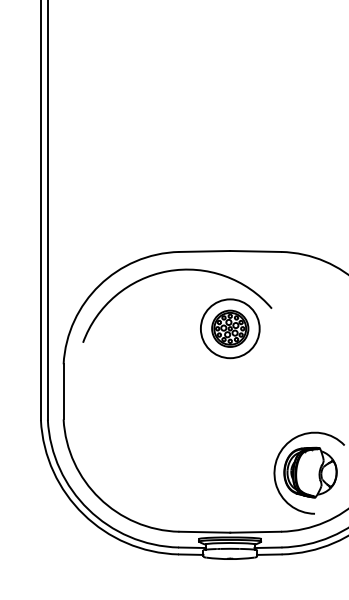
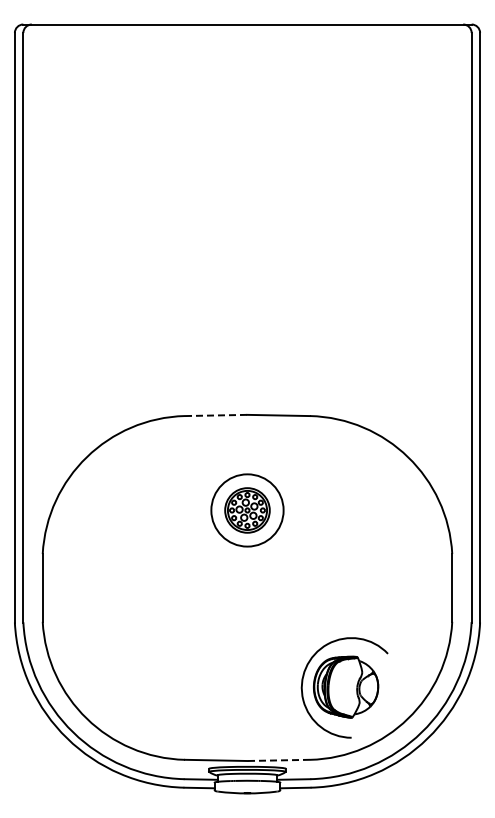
line: (205, 251) -> (216, 415), solid -> dashed
arc: (170, 271) -> (174, 440), removed
line: (255, 532) -> (278, 760), solid -> dashed

